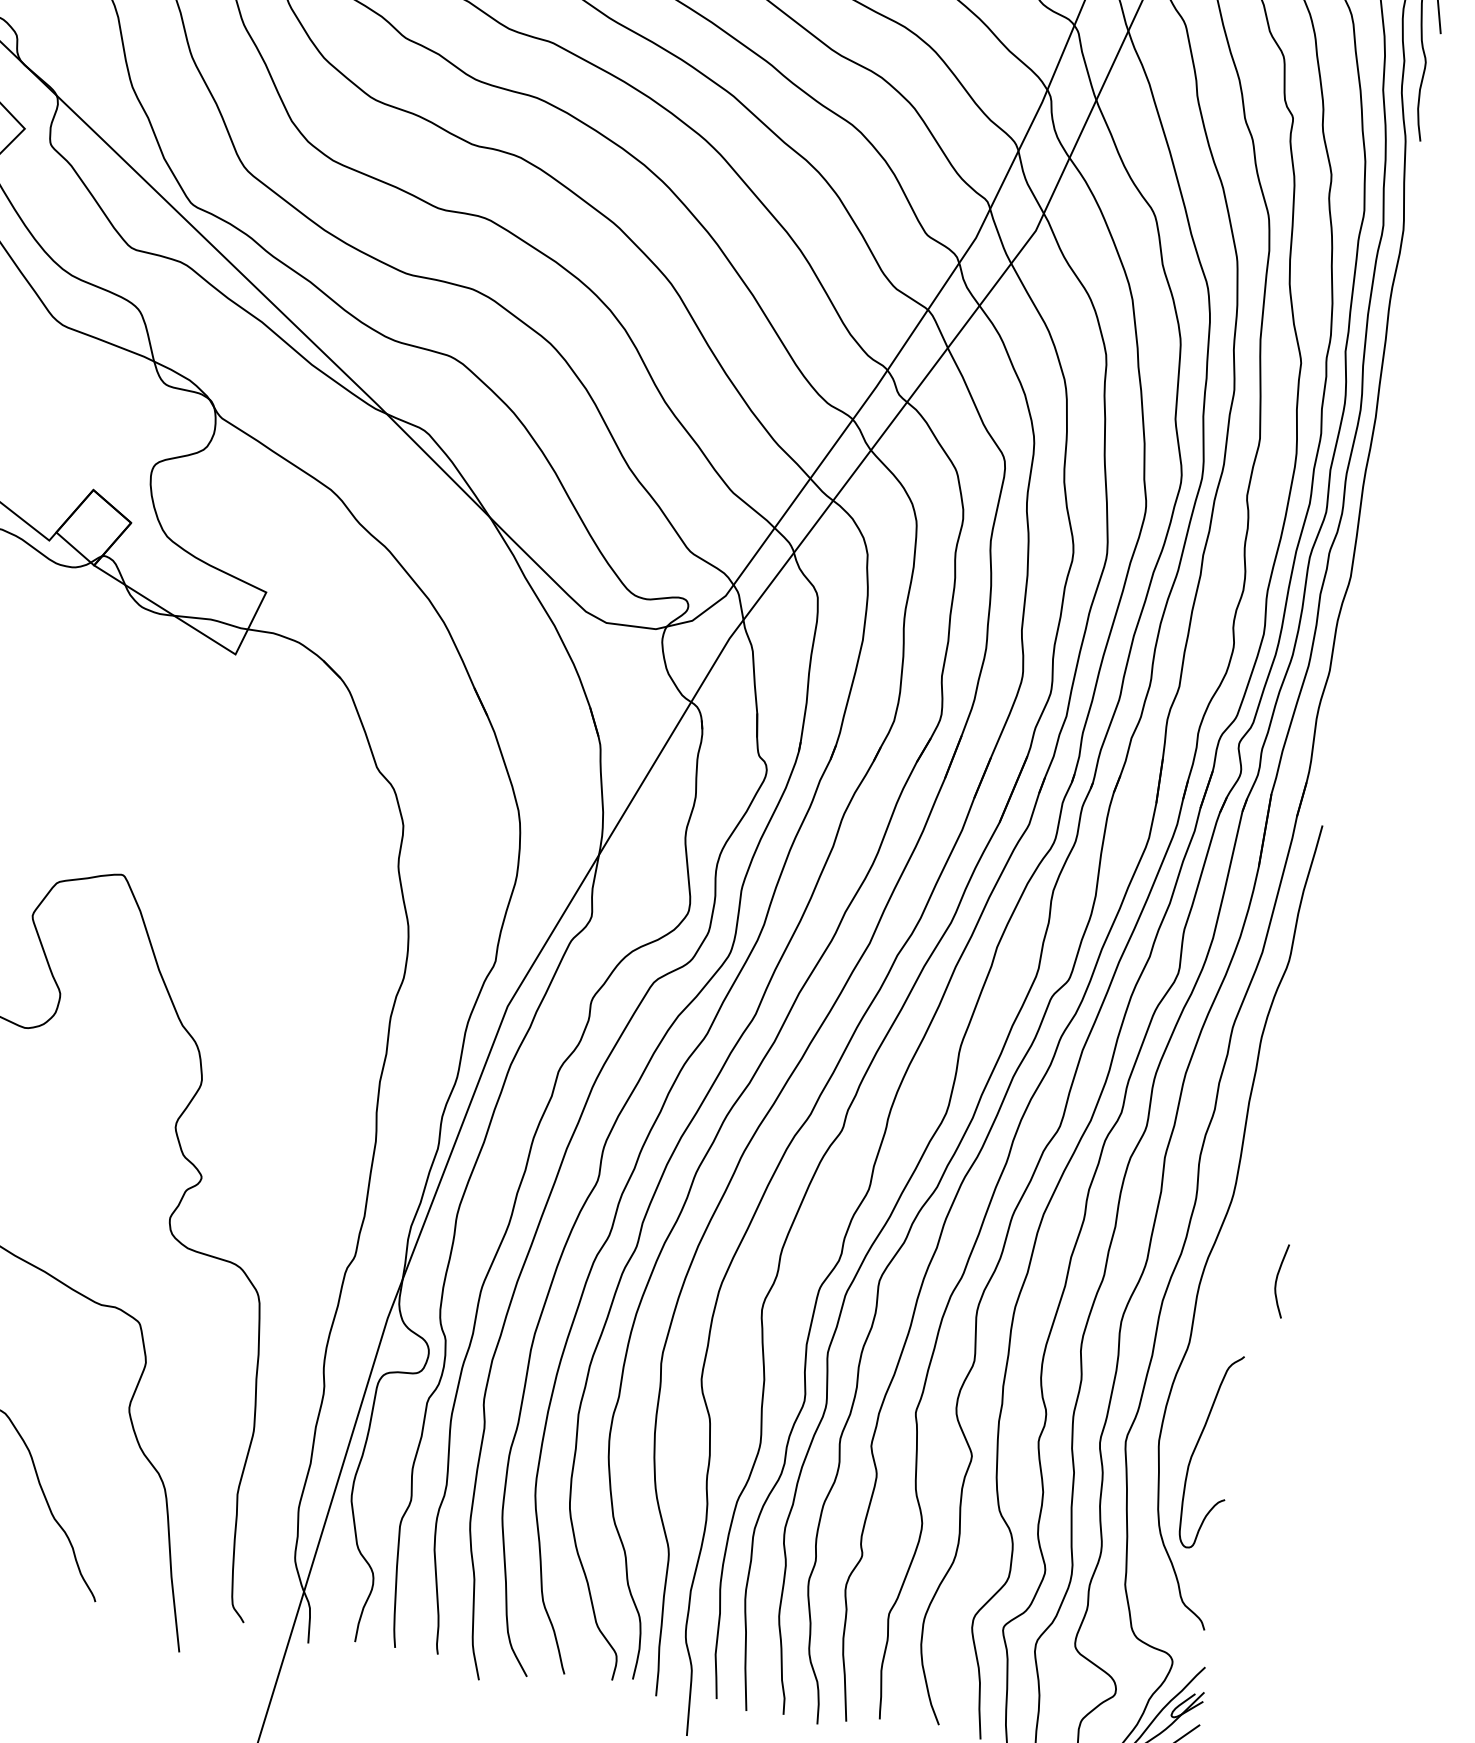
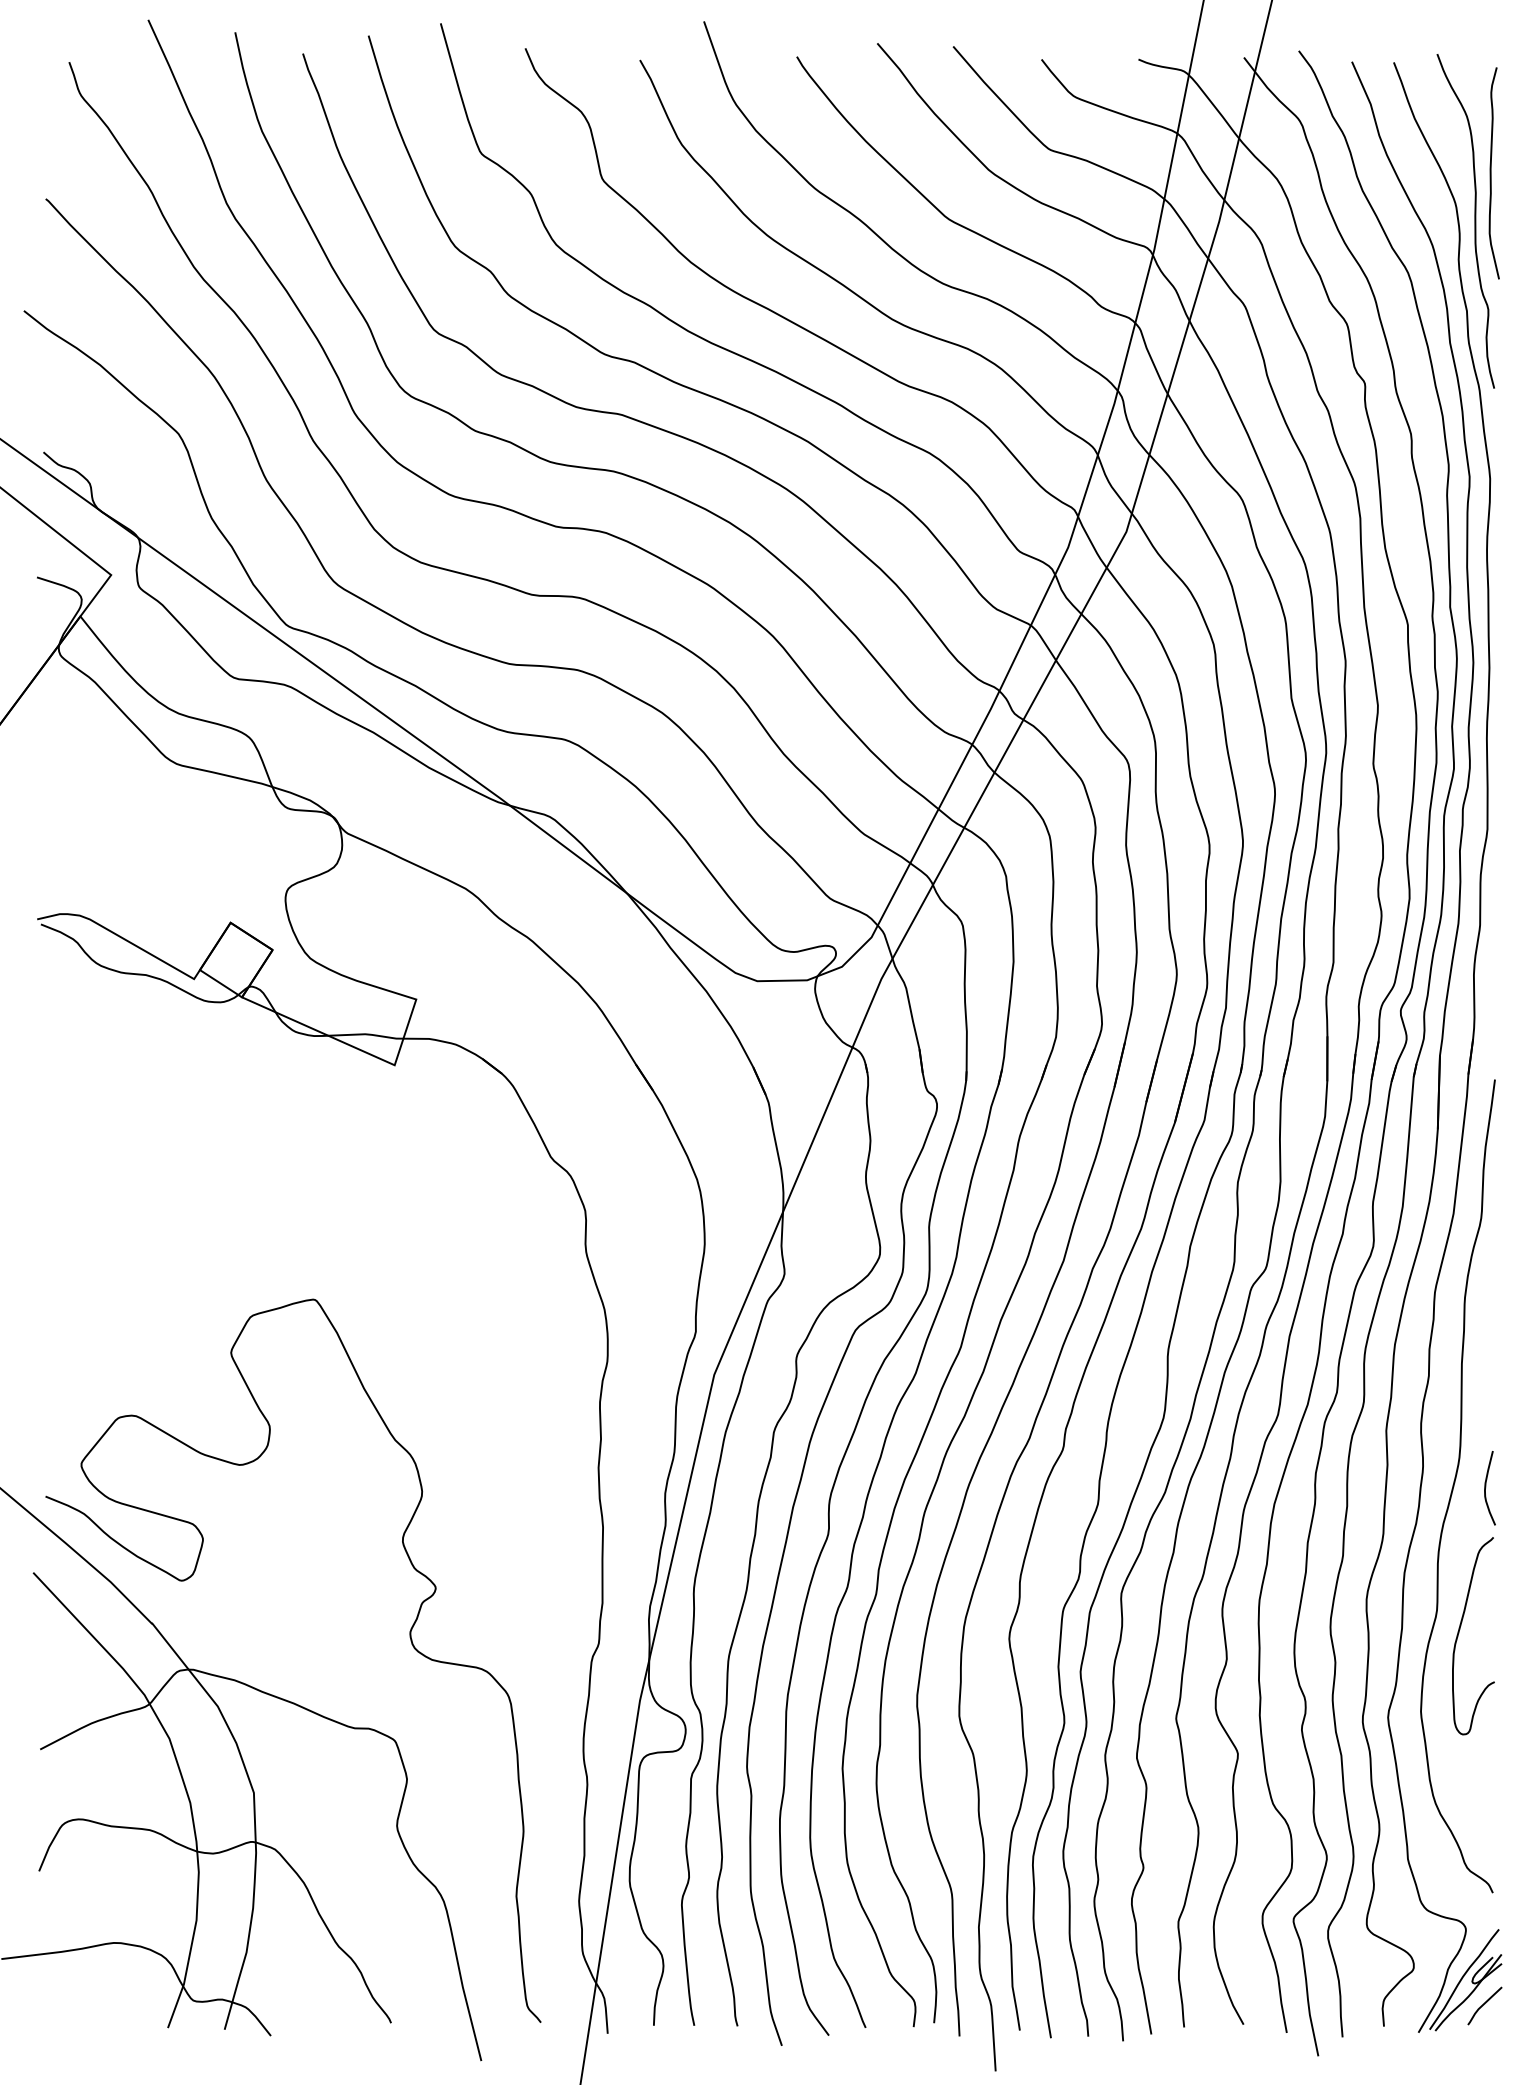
curve: (1277, 1279) -> (1486, 1487), moved
curve: (1197, 1446) -> (1459, 1633), moved

